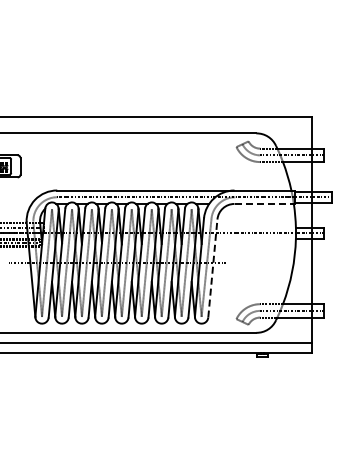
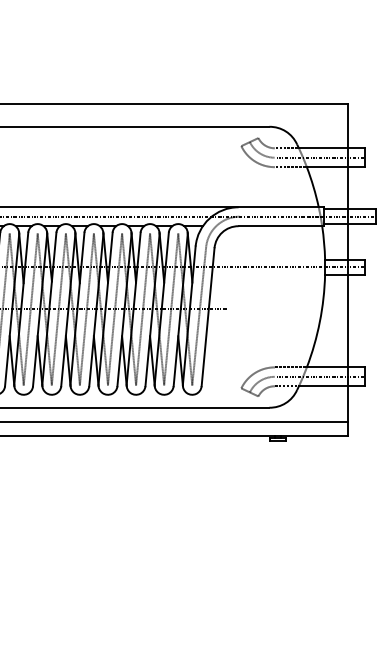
line: (265, 203) -> (282, 225), dashed -> solid
line: (212, 268) -> (207, 317), dashed -> solid

